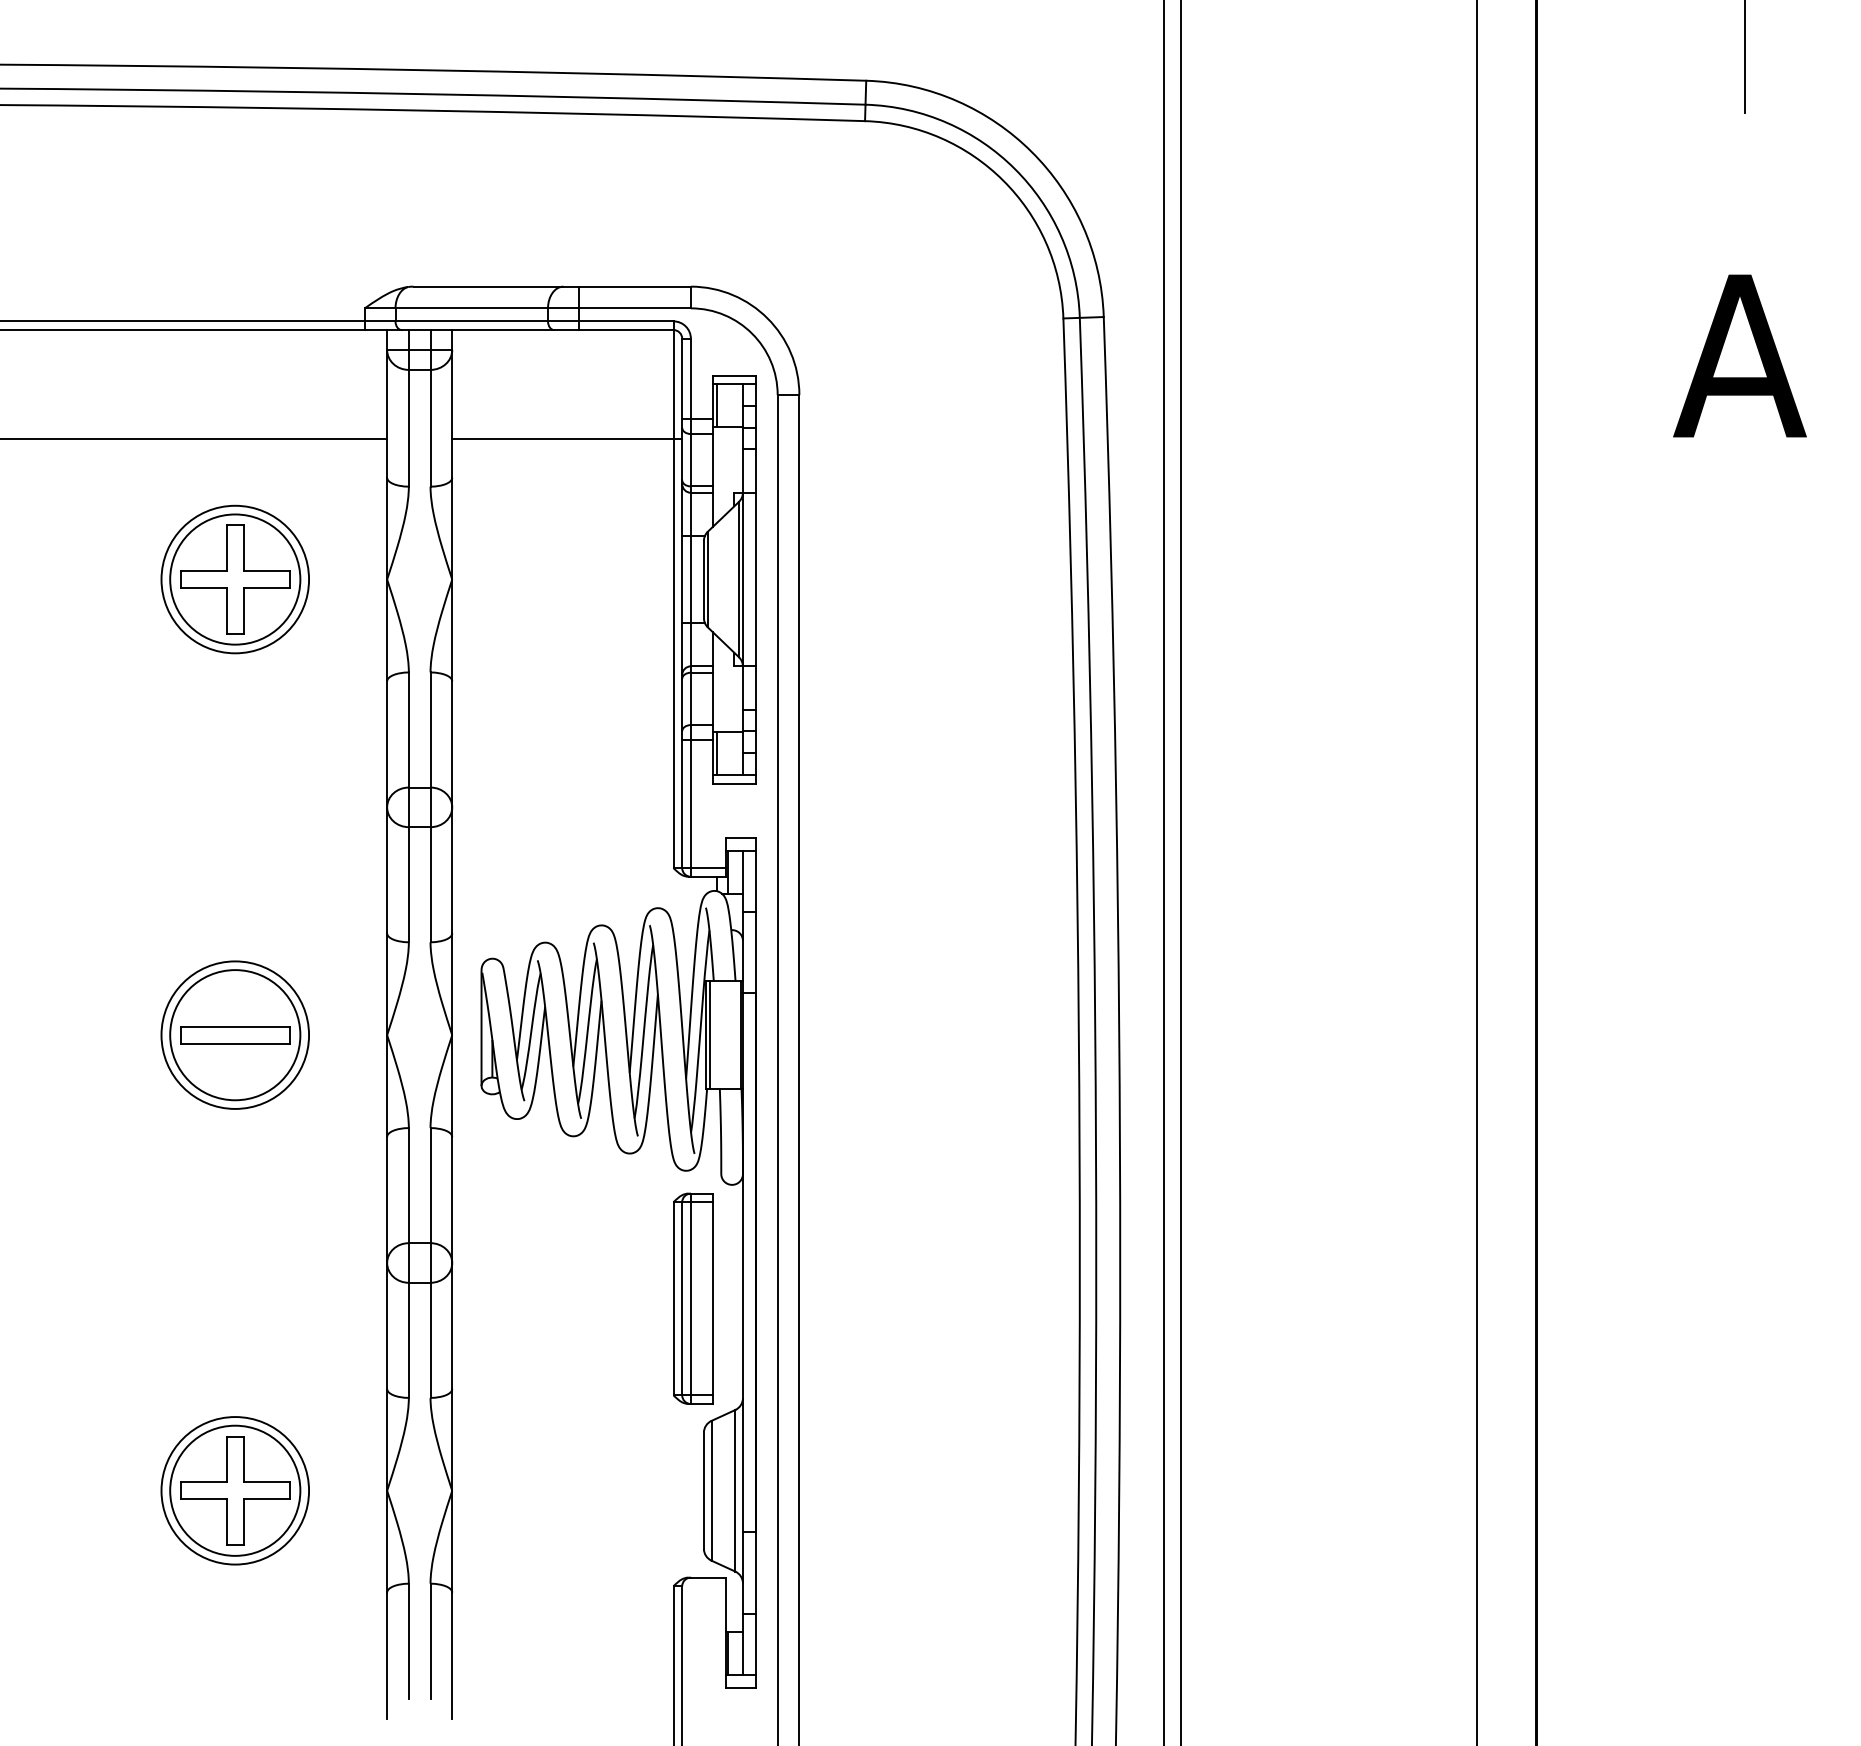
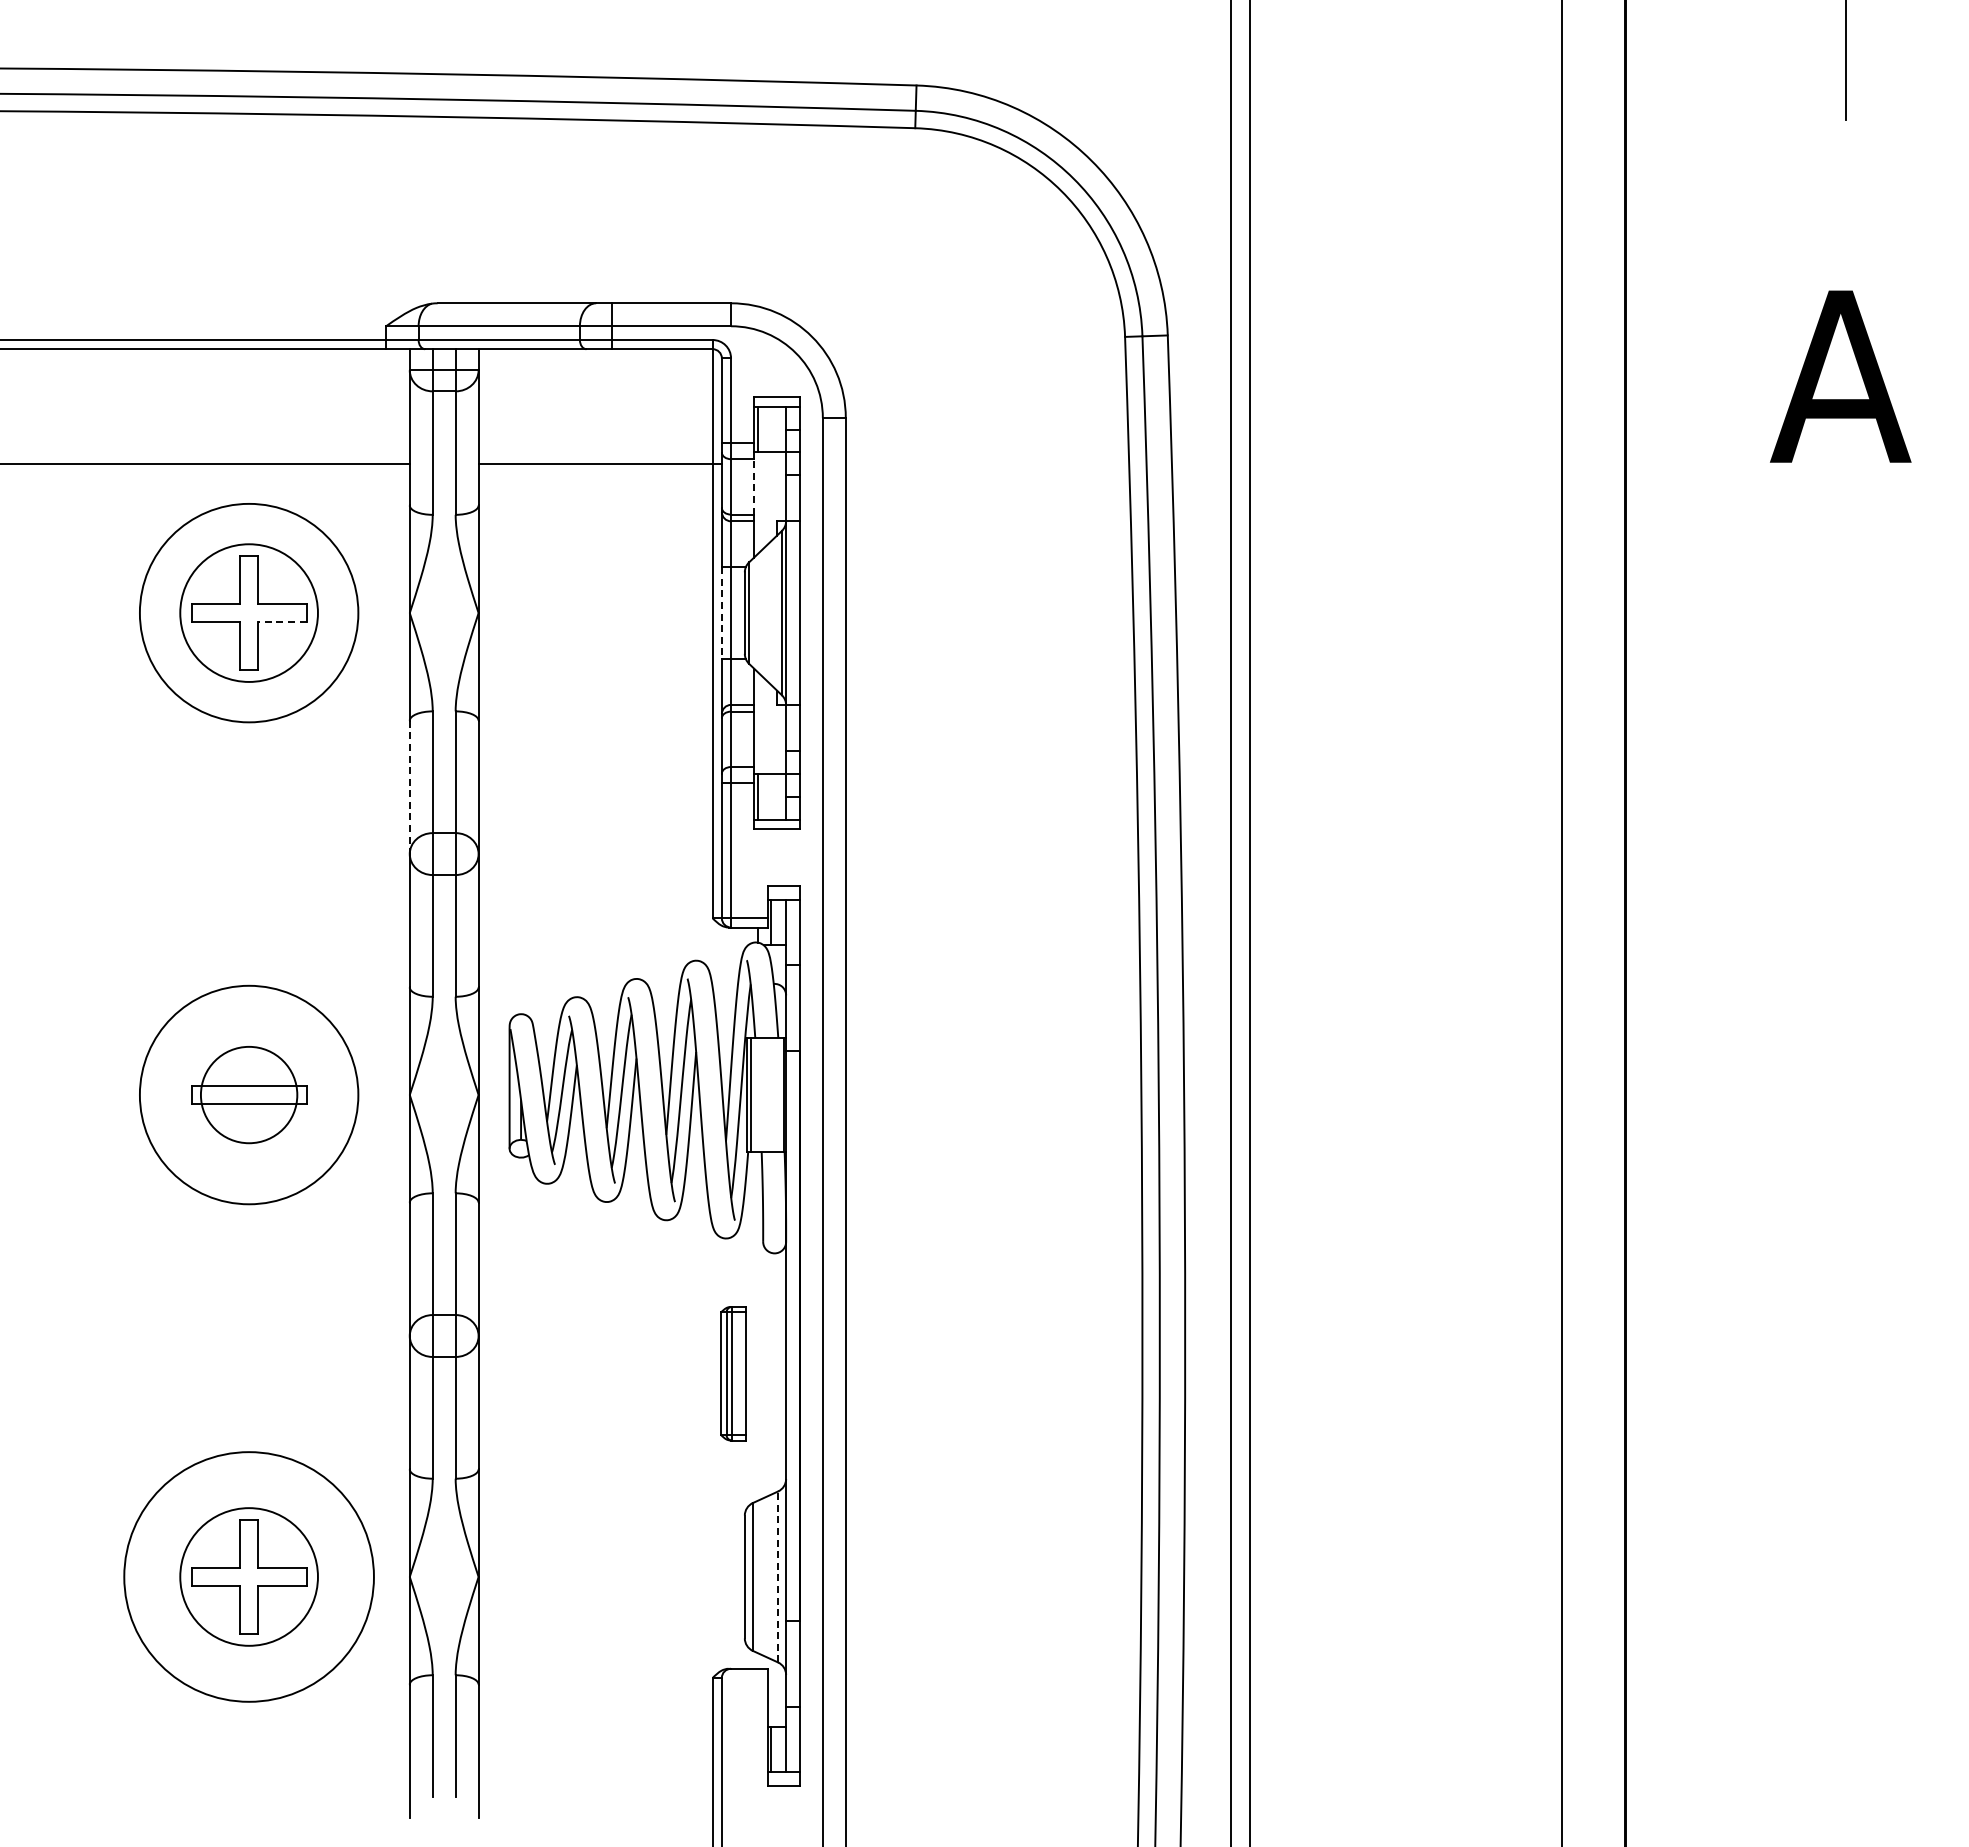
line: (713, 459) -> (754, 486), solid -> dashed
circle: (235, 579) -> (249, 613), size x1.4
line: (681, 579) -> (721, 613), solid -> dashed
line: (265, 588) -> (281, 622), solid -> dashed
line: (386, 744) -> (409, 787), solid -> dashed
circle: (234, 1034) -> (248, 1094), size x0.7
circle: (235, 1035) -> (249, 1095), size x1.4
part: (693, 1298) -> (733, 1373), size x0.6
circle: (235, 1490) -> (249, 1576), size x1.6
line: (735, 1490) -> (778, 1576), solid -> dashed

